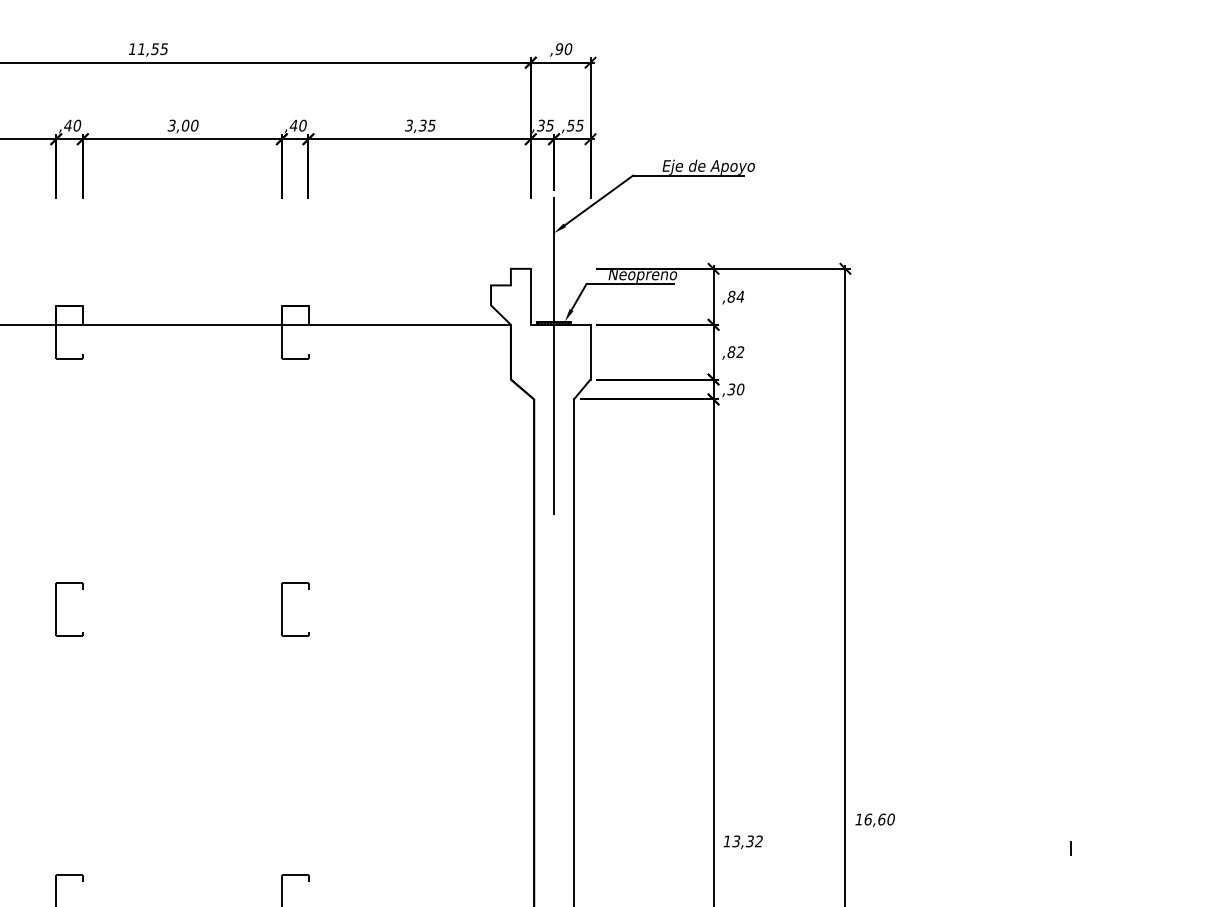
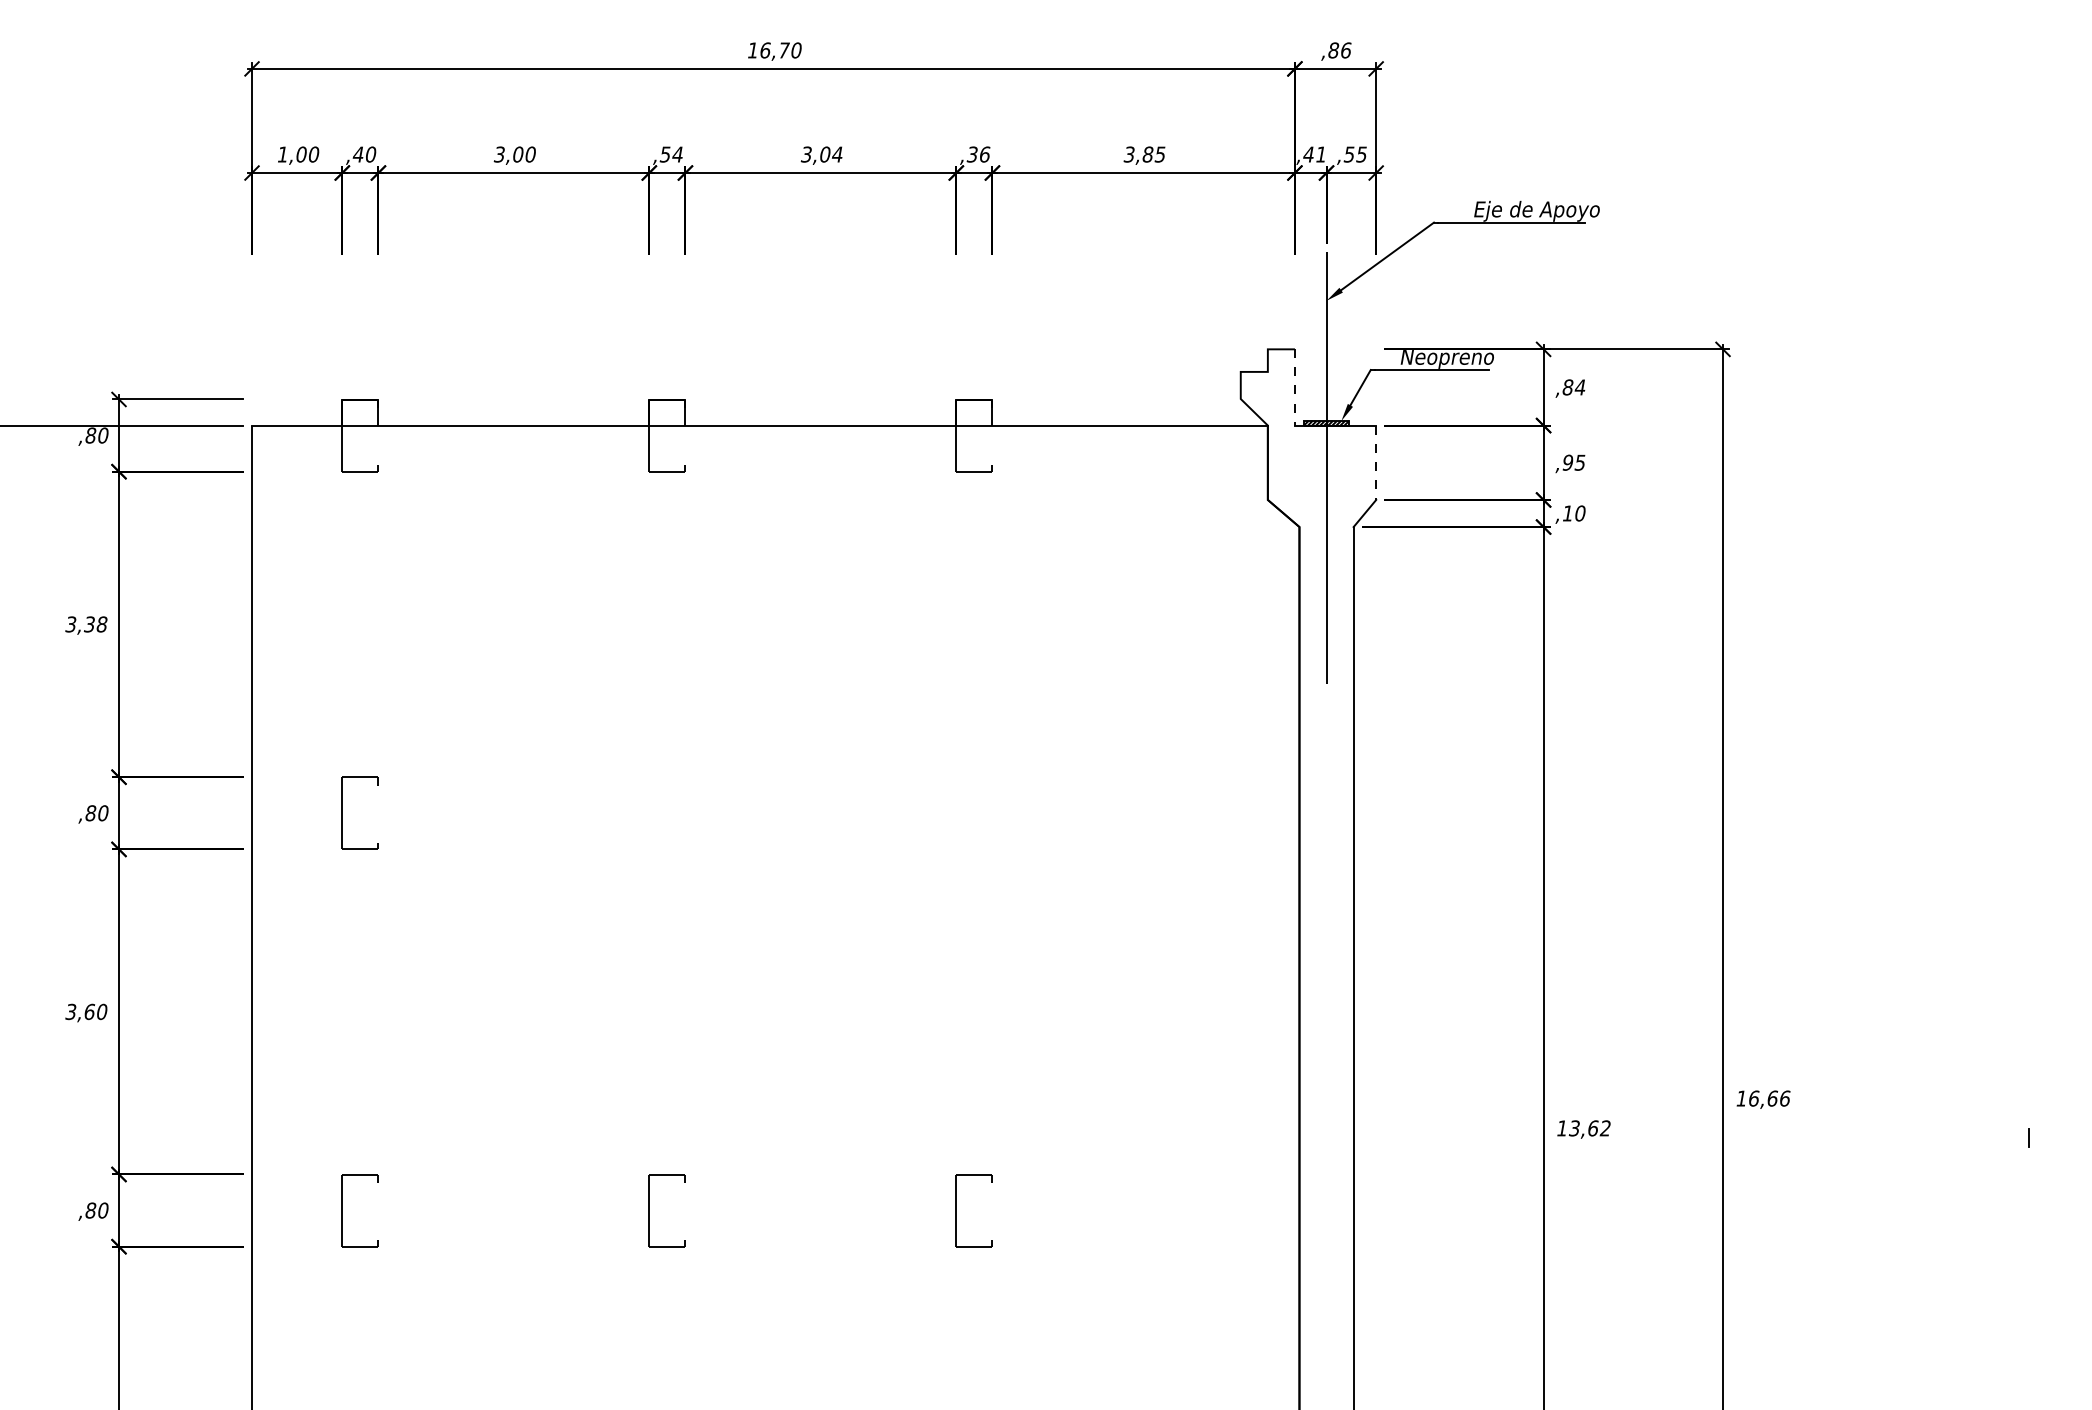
text: (152, 49) -> (780, 50), 11,55 -> 16,70
text: (563, 49) -> (1339, 50), ,90 -> ,86
text: (72, 125) -> (671, 154), ,40 -> ,54
text: (193, 125) -> (836, 154), 3,00 -> 3,04
text: (298, 125) -> (978, 154), ,40 -> ,36
text: (422, 125) -> (1147, 154), 3,35 -> 3,85
text: (545, 125) -> (1314, 154), ,35 -> ,41
line: (530, 296) -> (1294, 387), solid -> dashed
text: (735, 351) -> (1573, 462), ,82 -> ,95
line: (590, 352) -> (1376, 463), solid -> dashed
text: (731, 389) -> (1567, 513), ,30 -> ,10
part: (56, 609) -> (649, 812), removed
part: (282, 609) -> (956, 812), removed
text: (891, 819) -> (1785, 1098), 16,60 -> 16,66
text: (749, 841) -> (1592, 1128), 13,32 -> 13,62

